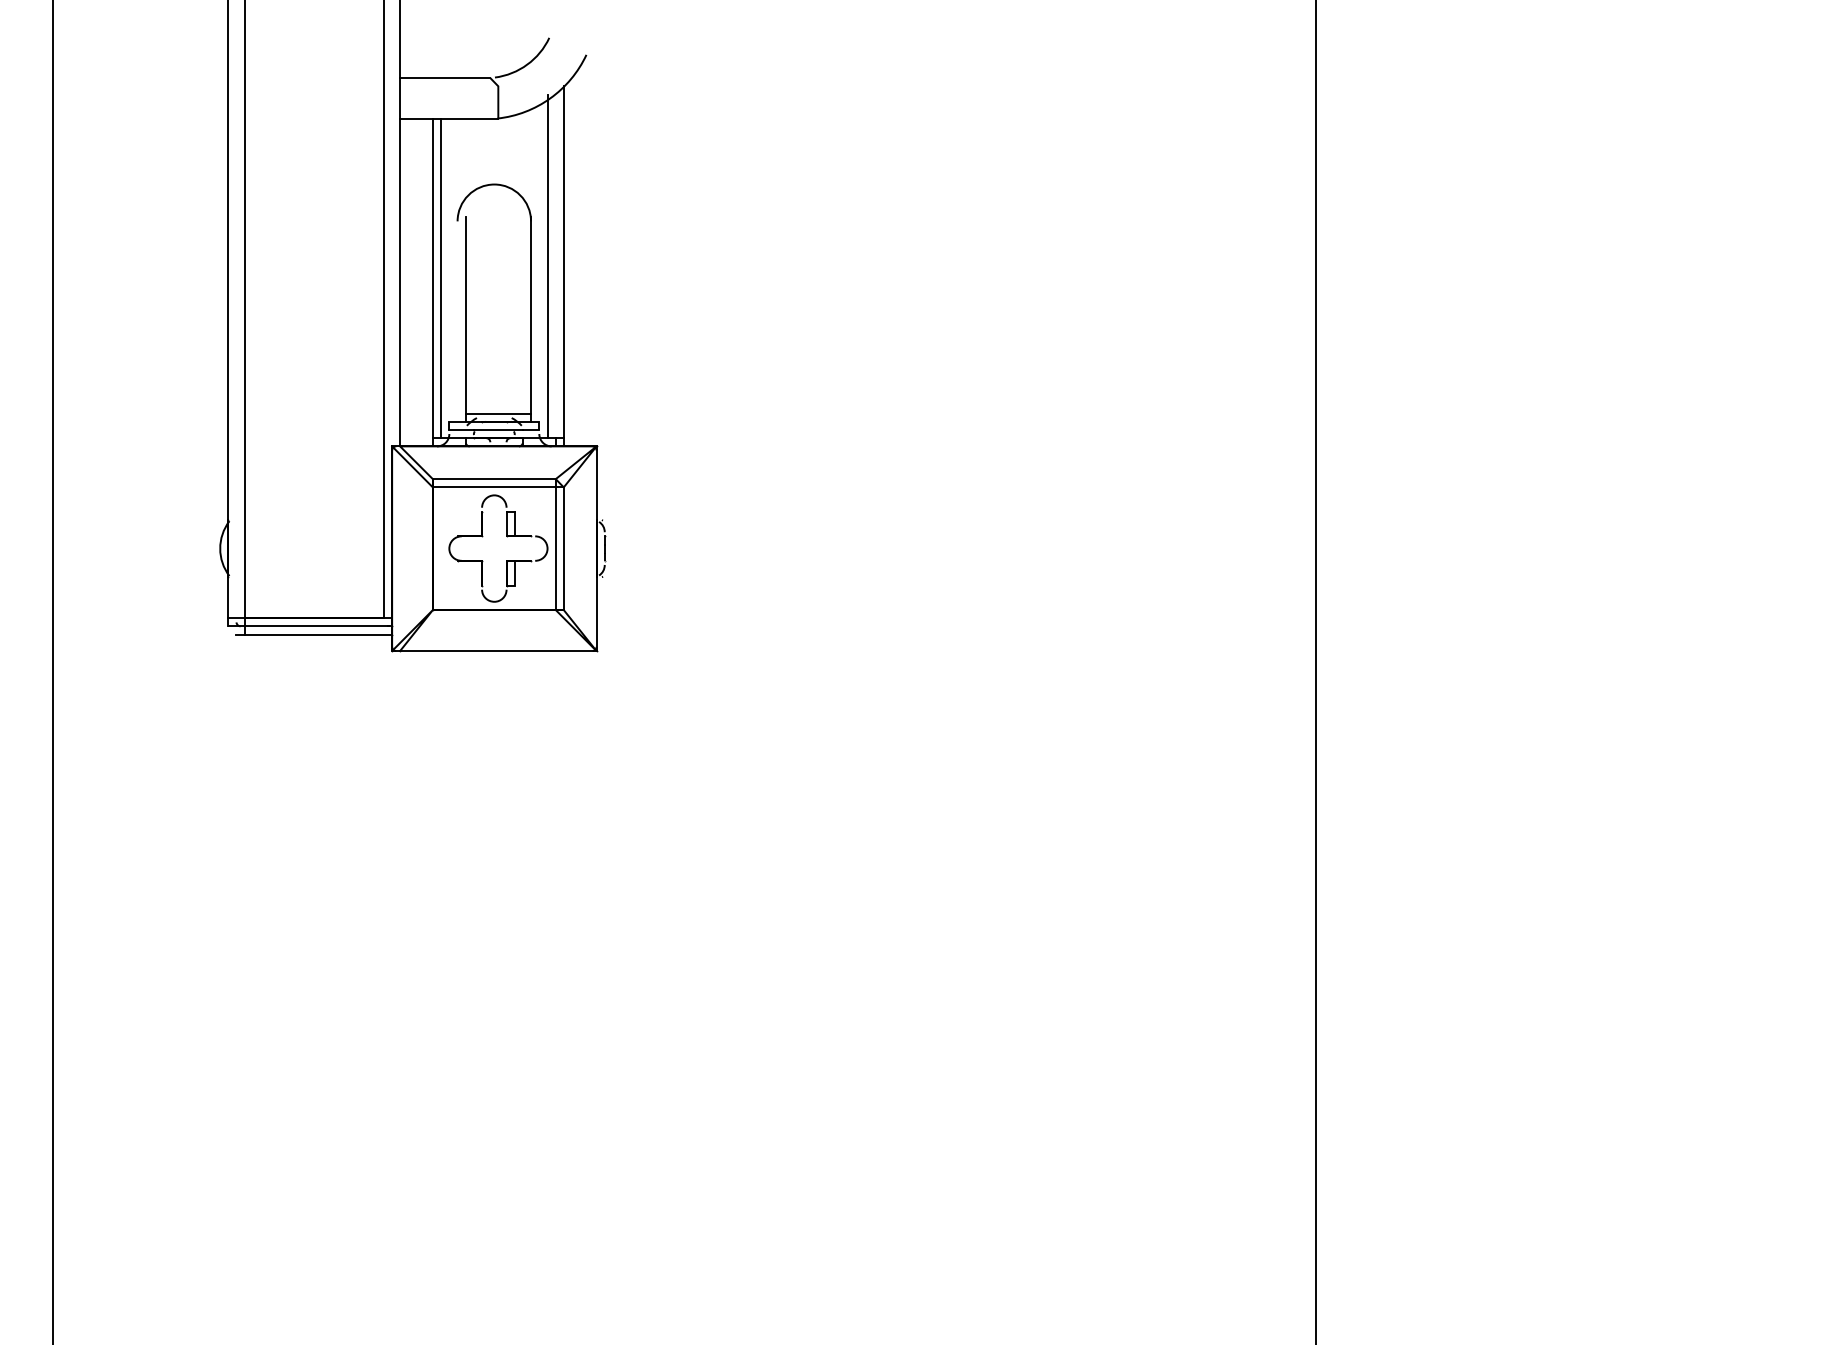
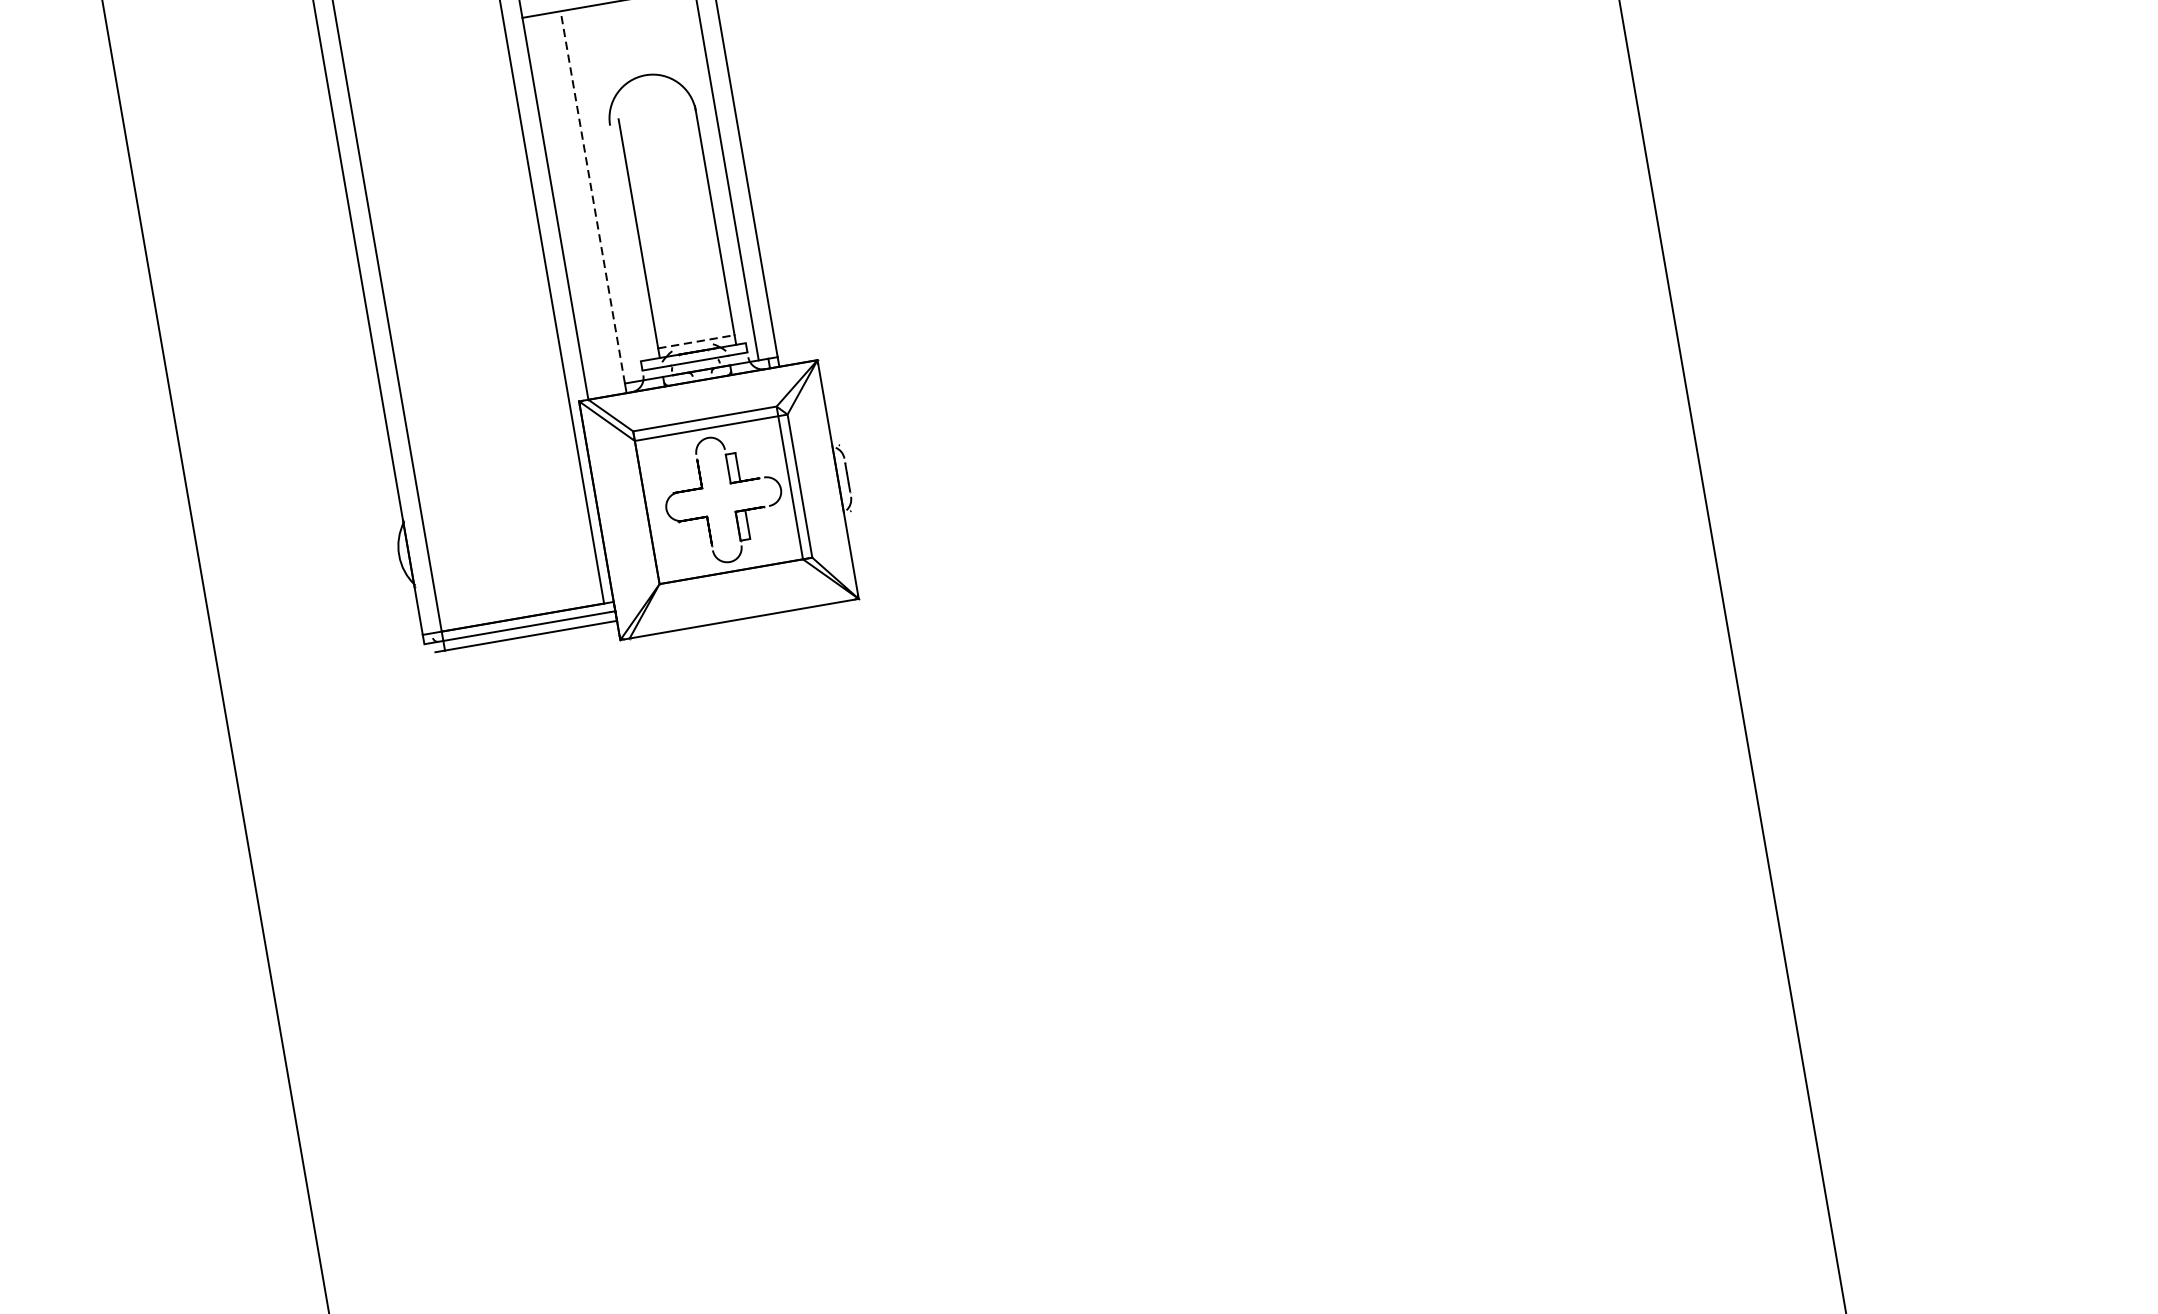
line: (432, 278) -> (592, 197), solid -> dashed
line: (441, 278) -> (602, 195), removed
line: (498, 413) -> (696, 341), solid -> dashed

